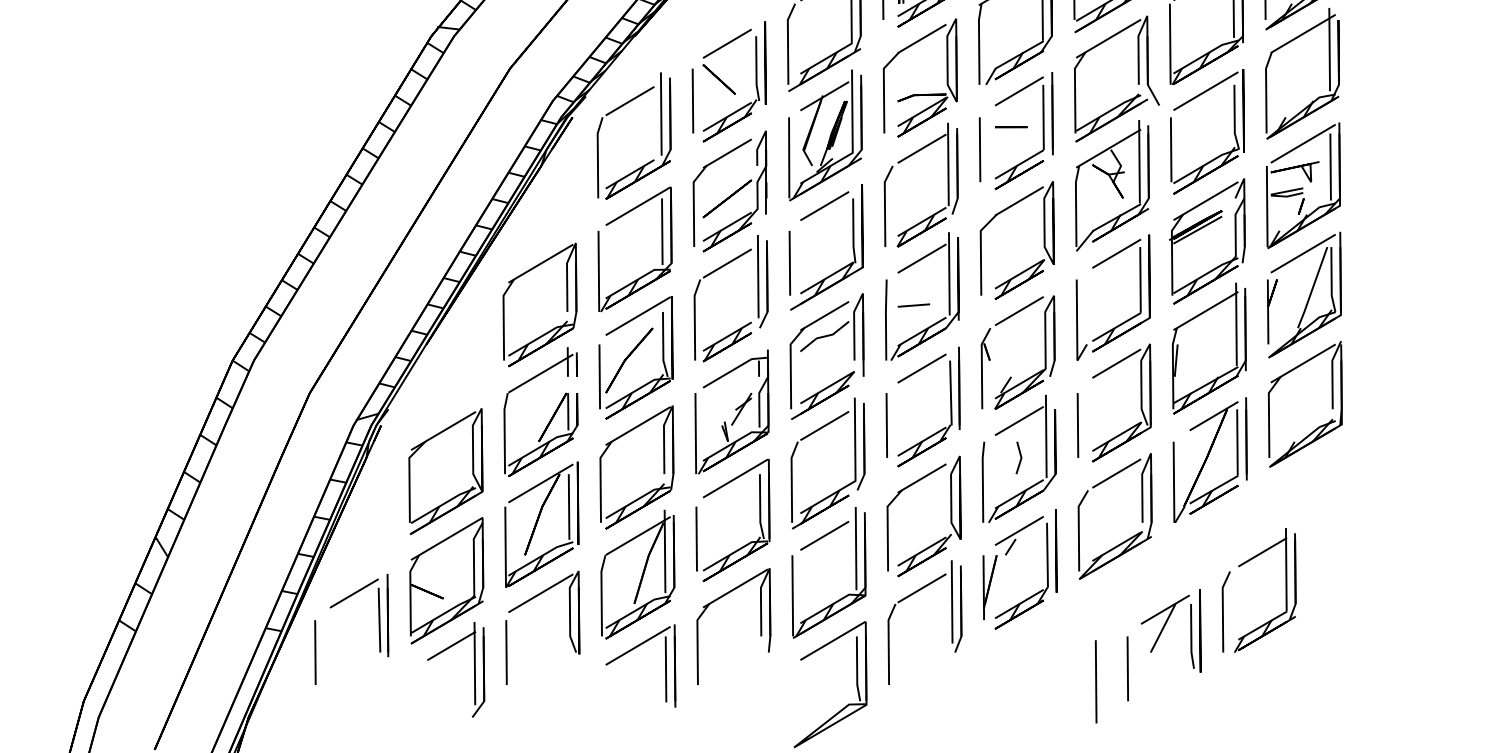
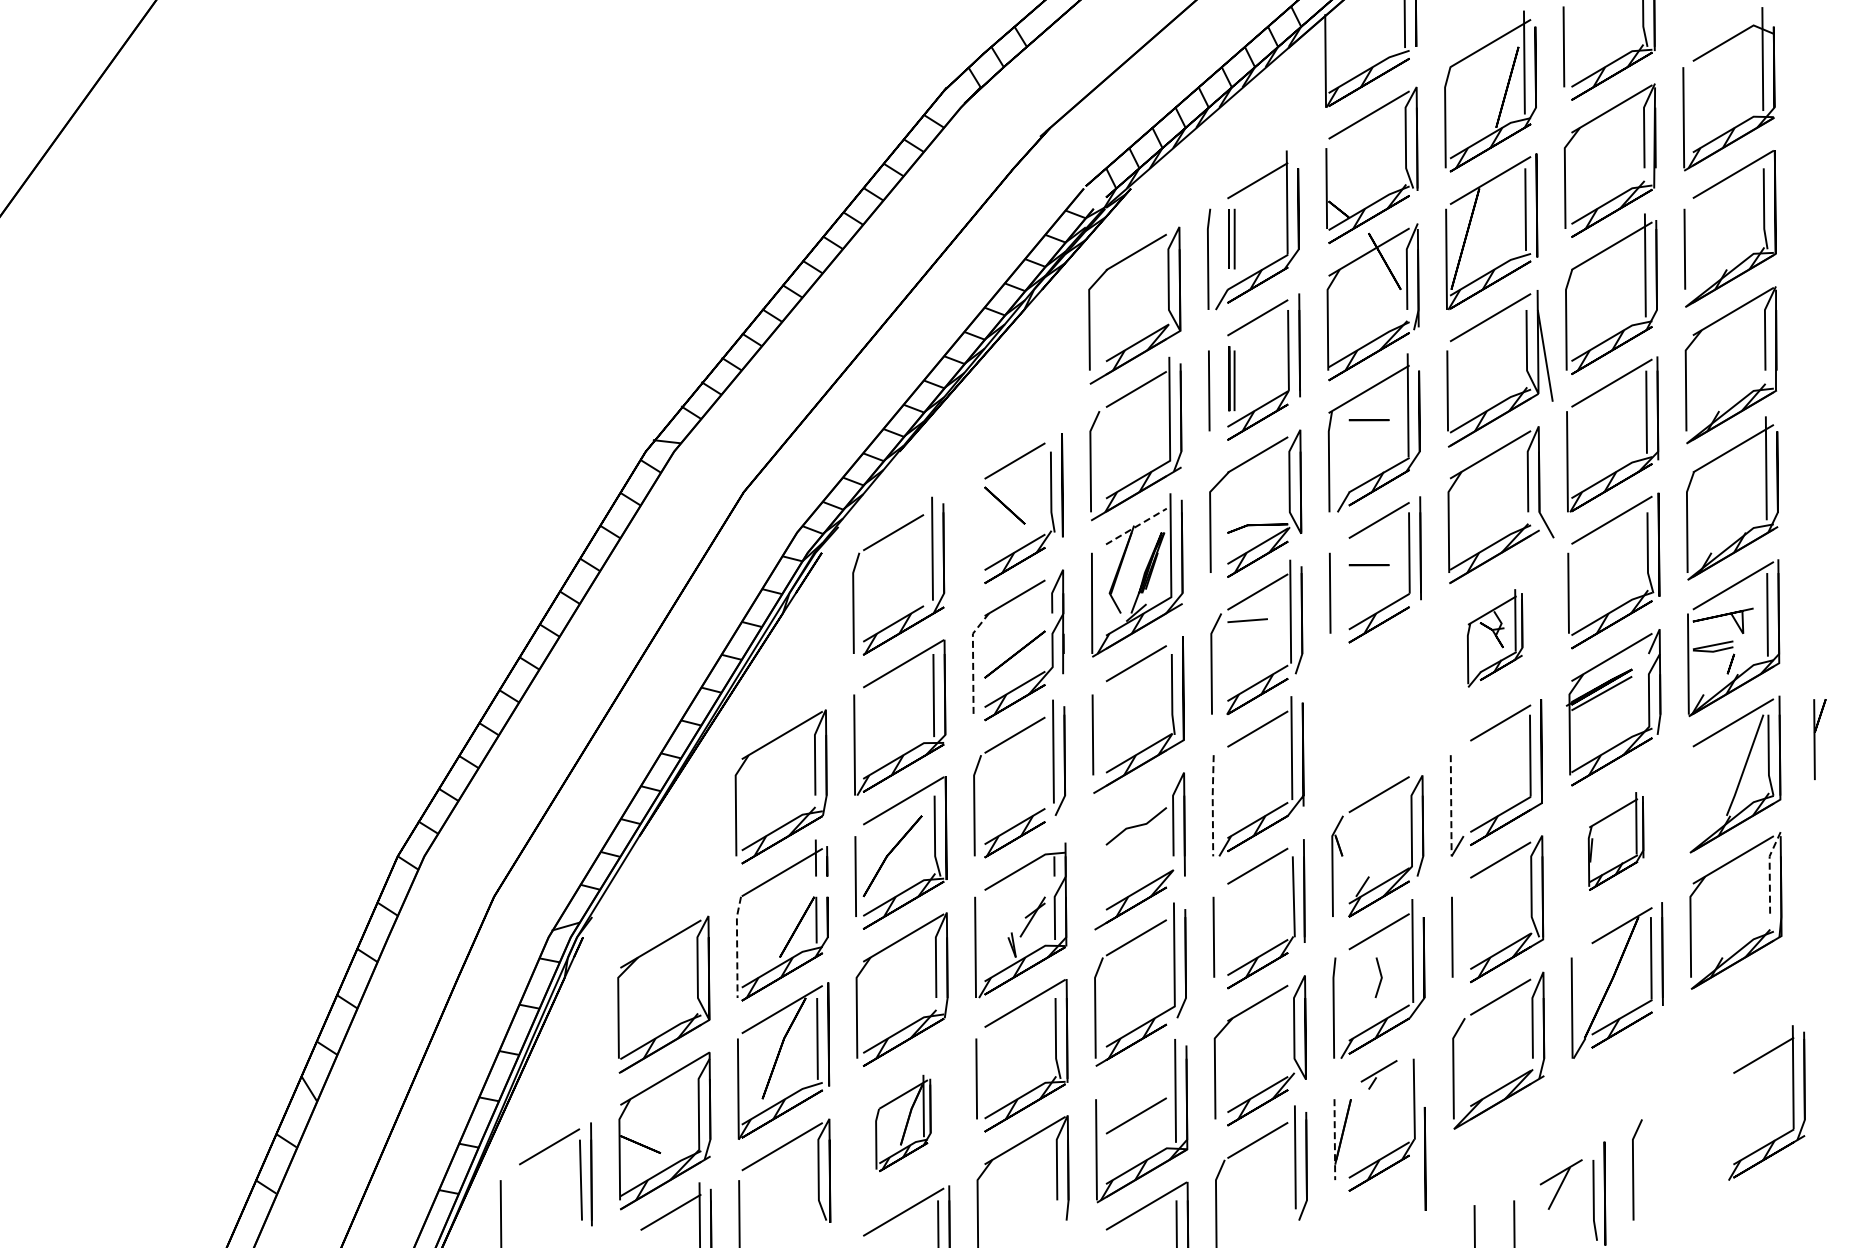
line: (1010, 11) -> (1368, 420), added
line: (824, 96) -> (1136, 526), solid -> dashed
line: (692, 101) -> (971, 532), removed
part: (1111, 185) -> (1494, 638), size x0.6
line: (694, 203) -> (973, 660), solid -> dashed
part: (1043, 240) -> (1409, 706), removed
line: (913, 305) -> (1247, 620), moved
part: (1272, 311) -> (1819, 739), moved
line: (885, 319) -> (1212, 805), solid -> dashed
line: (1077, 319) -> (1451, 805), solid -> dashed
part: (798, 336) -> (1103, 826), removed
part: (1208, 348) -> (1615, 841), size x0.6
line: (1332, 374) -> (1769, 873), solid -> dashed
line: (504, 433) -> (737, 947), solid -> dashed
line: (824, 535) -> (1135, 1115), moved
part: (1018, 535) -> (1378, 1074), size x0.6
line: (1055, 550) -> (1424, 1158), moved
part: (638, 574) -> (903, 1123), size x0.6
line: (983, 588) -> (1334, 1140), solid -> dashed
part: (1285, 589) -> (1792, 1102), moved
part: (1164, 623) -> (1560, 1184), size x0.7

